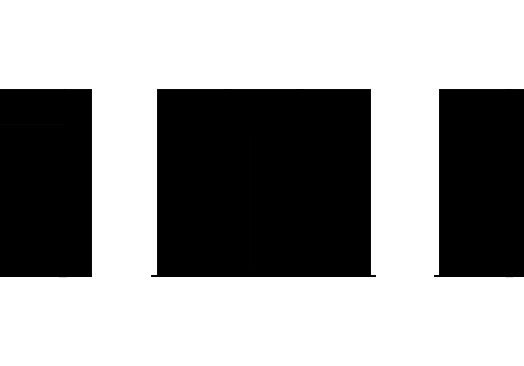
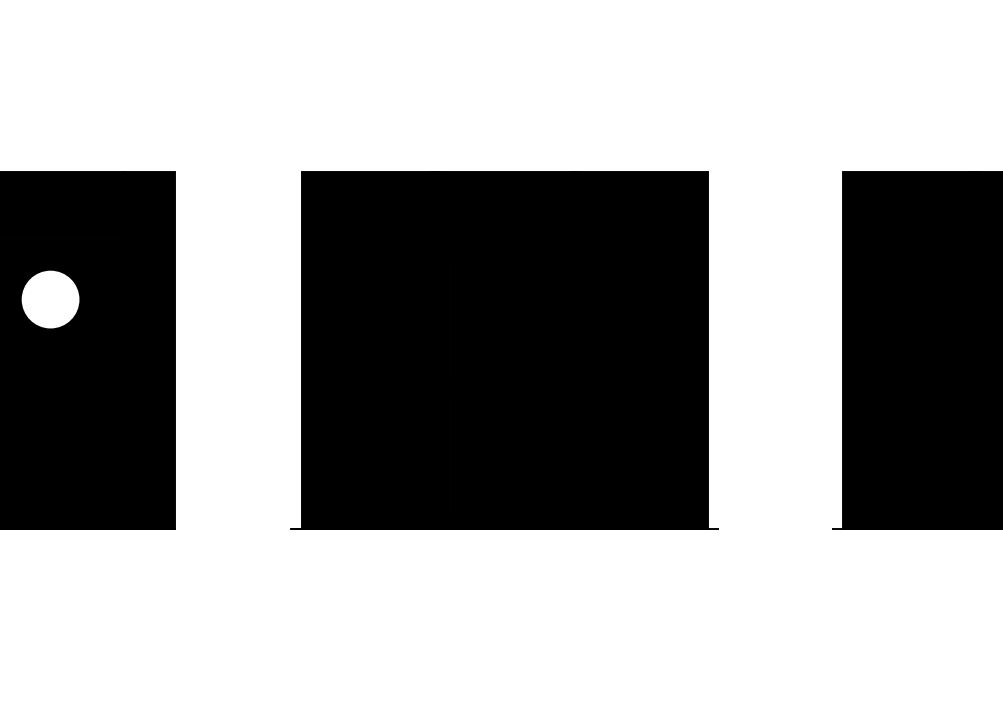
fill: (26, 155) -> (50, 297), removed

